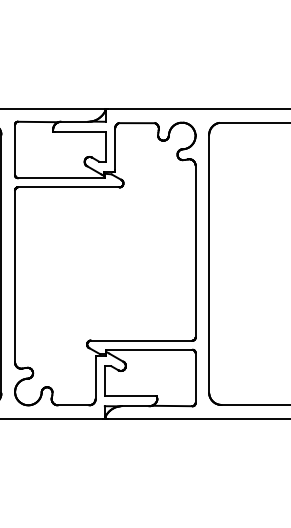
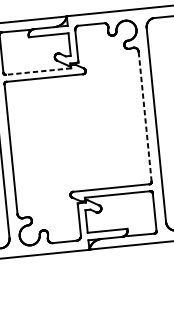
line: (61, 178) -> (38, 71), solid -> dashed
line: (195, 252) -> (145, 117), solid -> dashed

